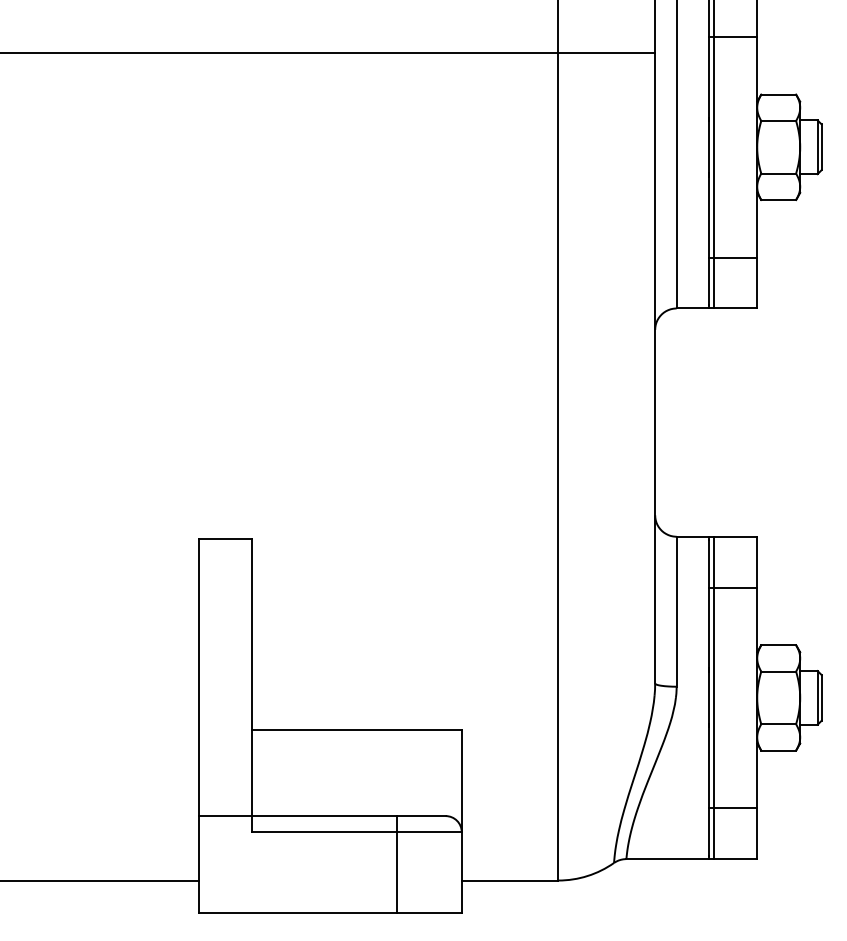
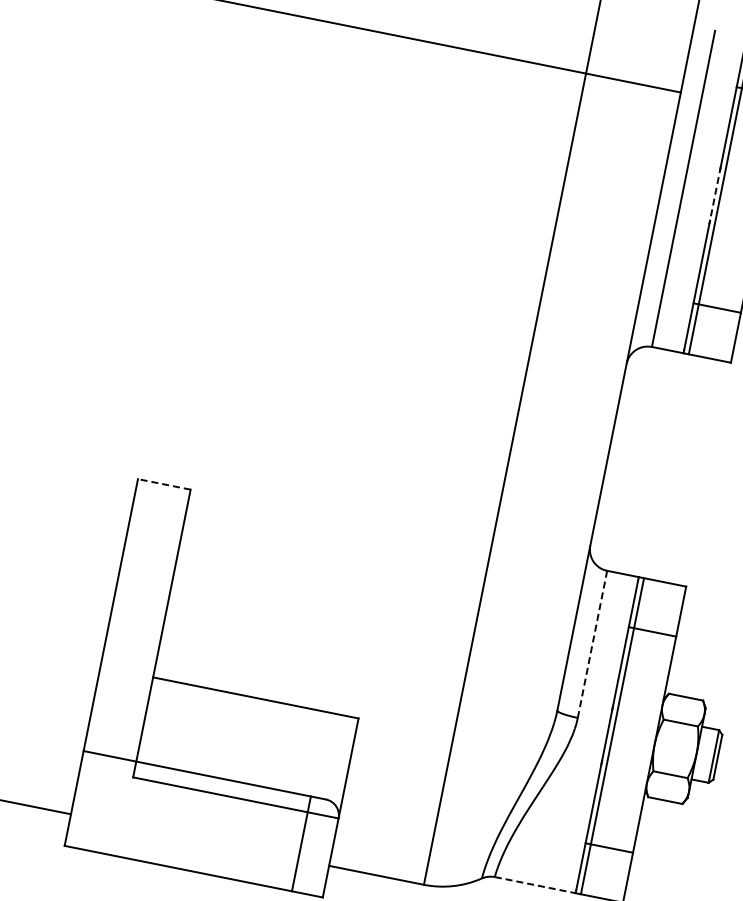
line: (708, 147) -> (714, 195), solid -> dashed
line: (225, 538) -> (164, 484), solid -> dashed
line: (676, 611) -> (592, 644), solid -> dashed
line: (668, 859) -> (535, 885), solid -> dashed
line: (397, 864) -> (301, 844), moved

